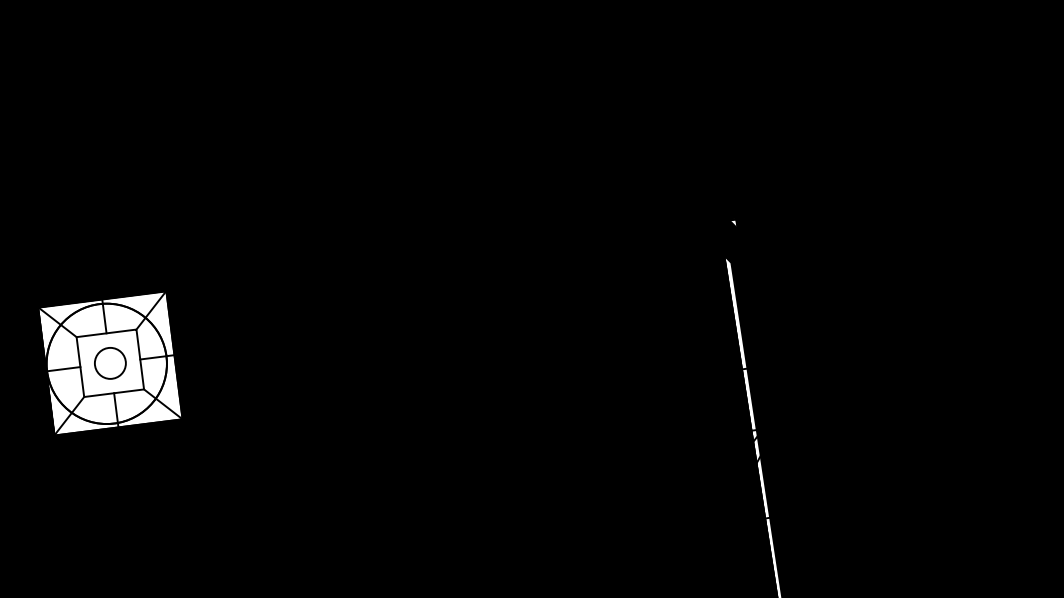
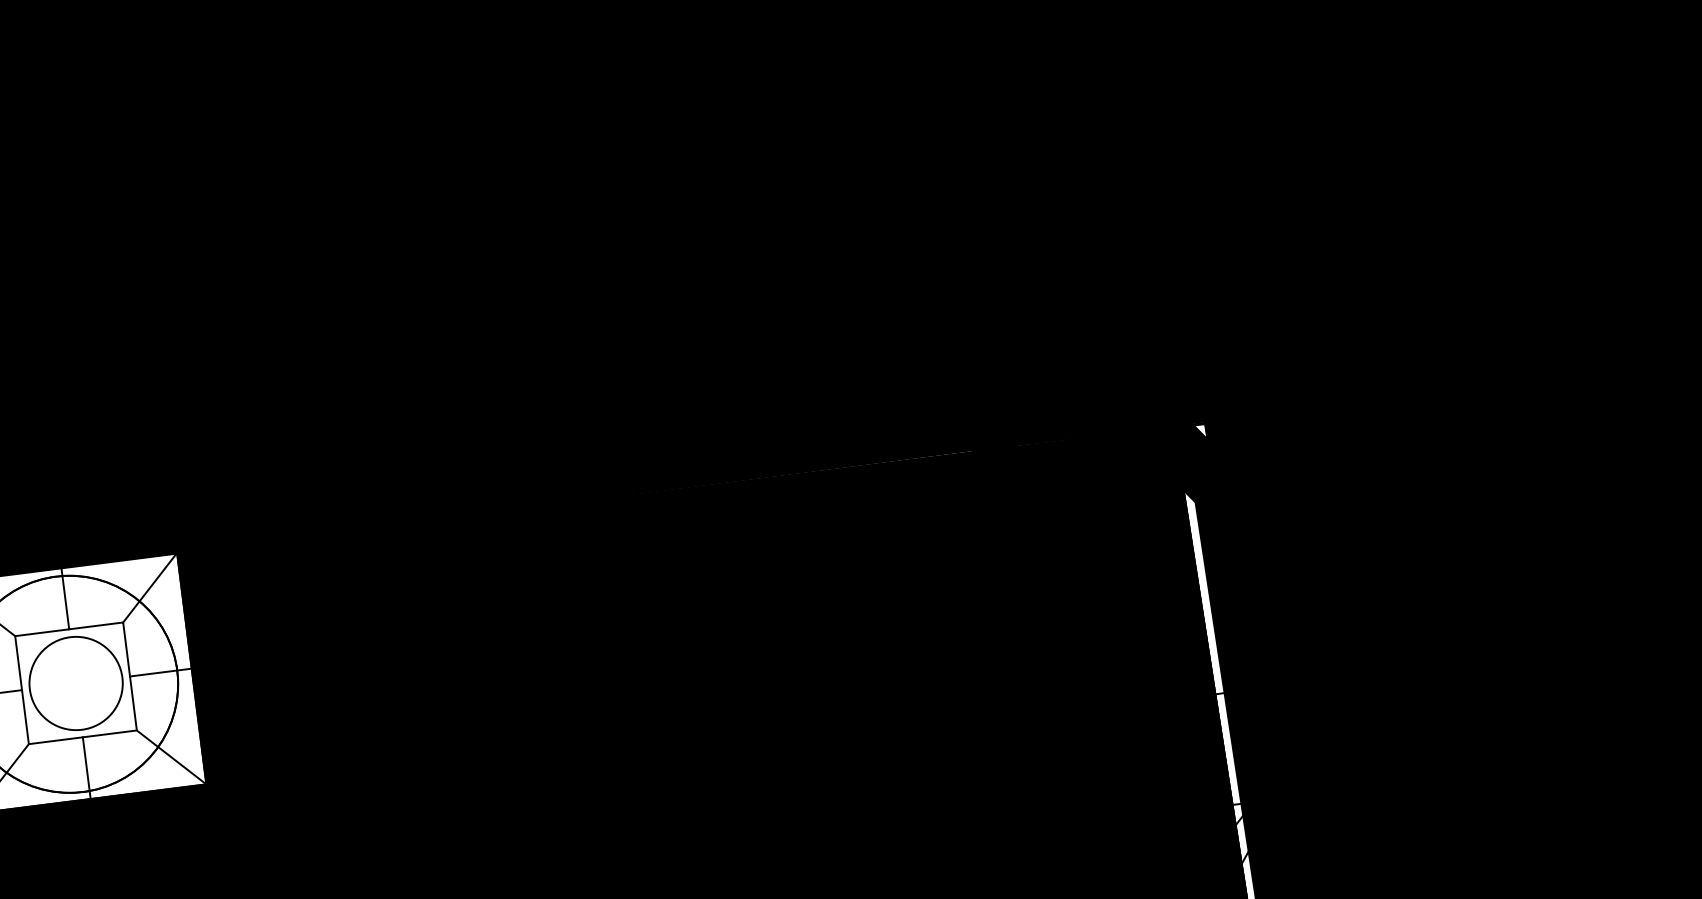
circle: (110, 363) -> (76, 683), size x1.67

